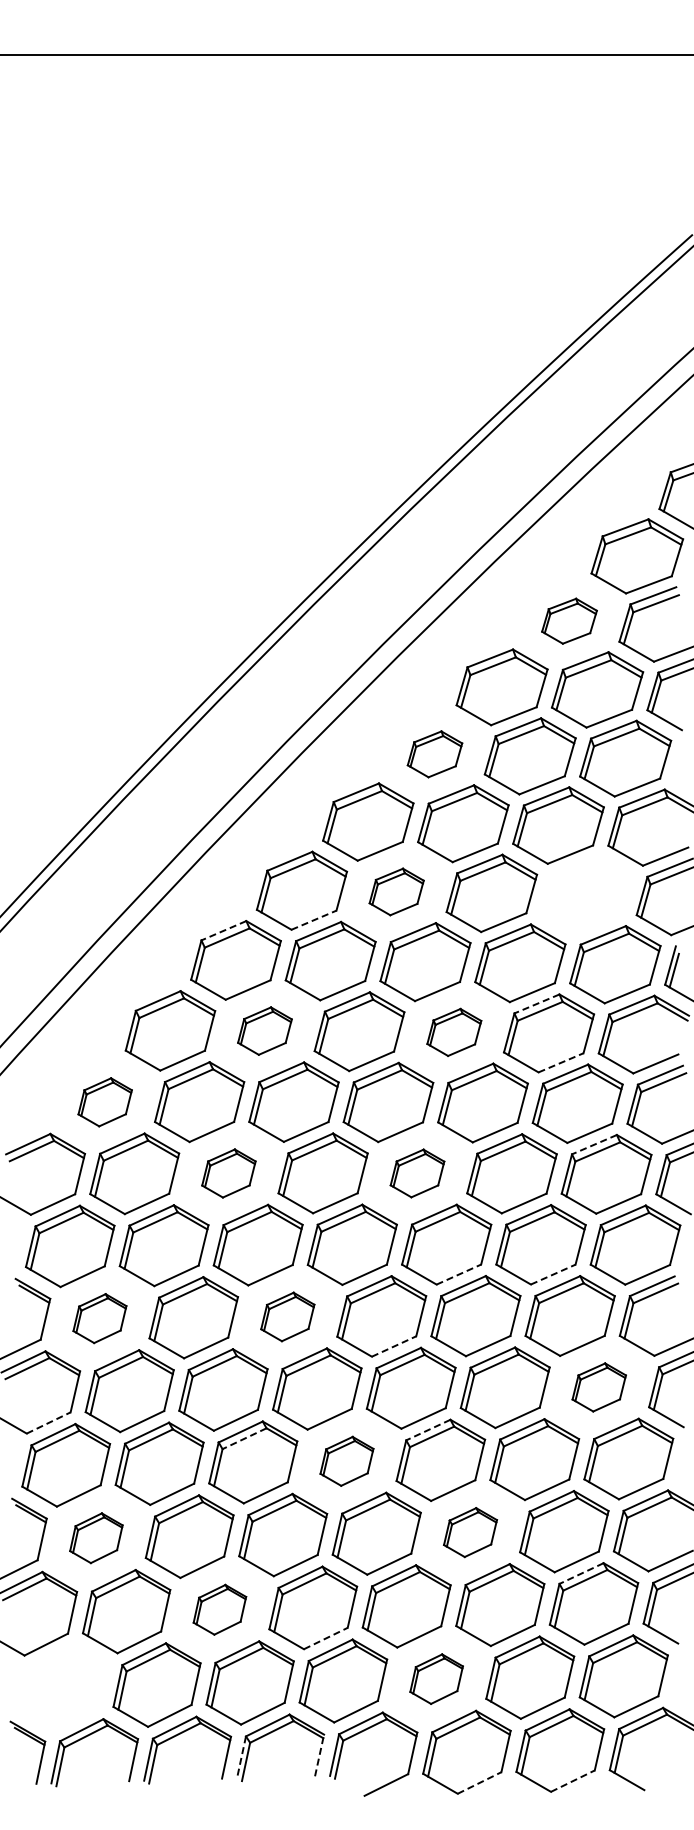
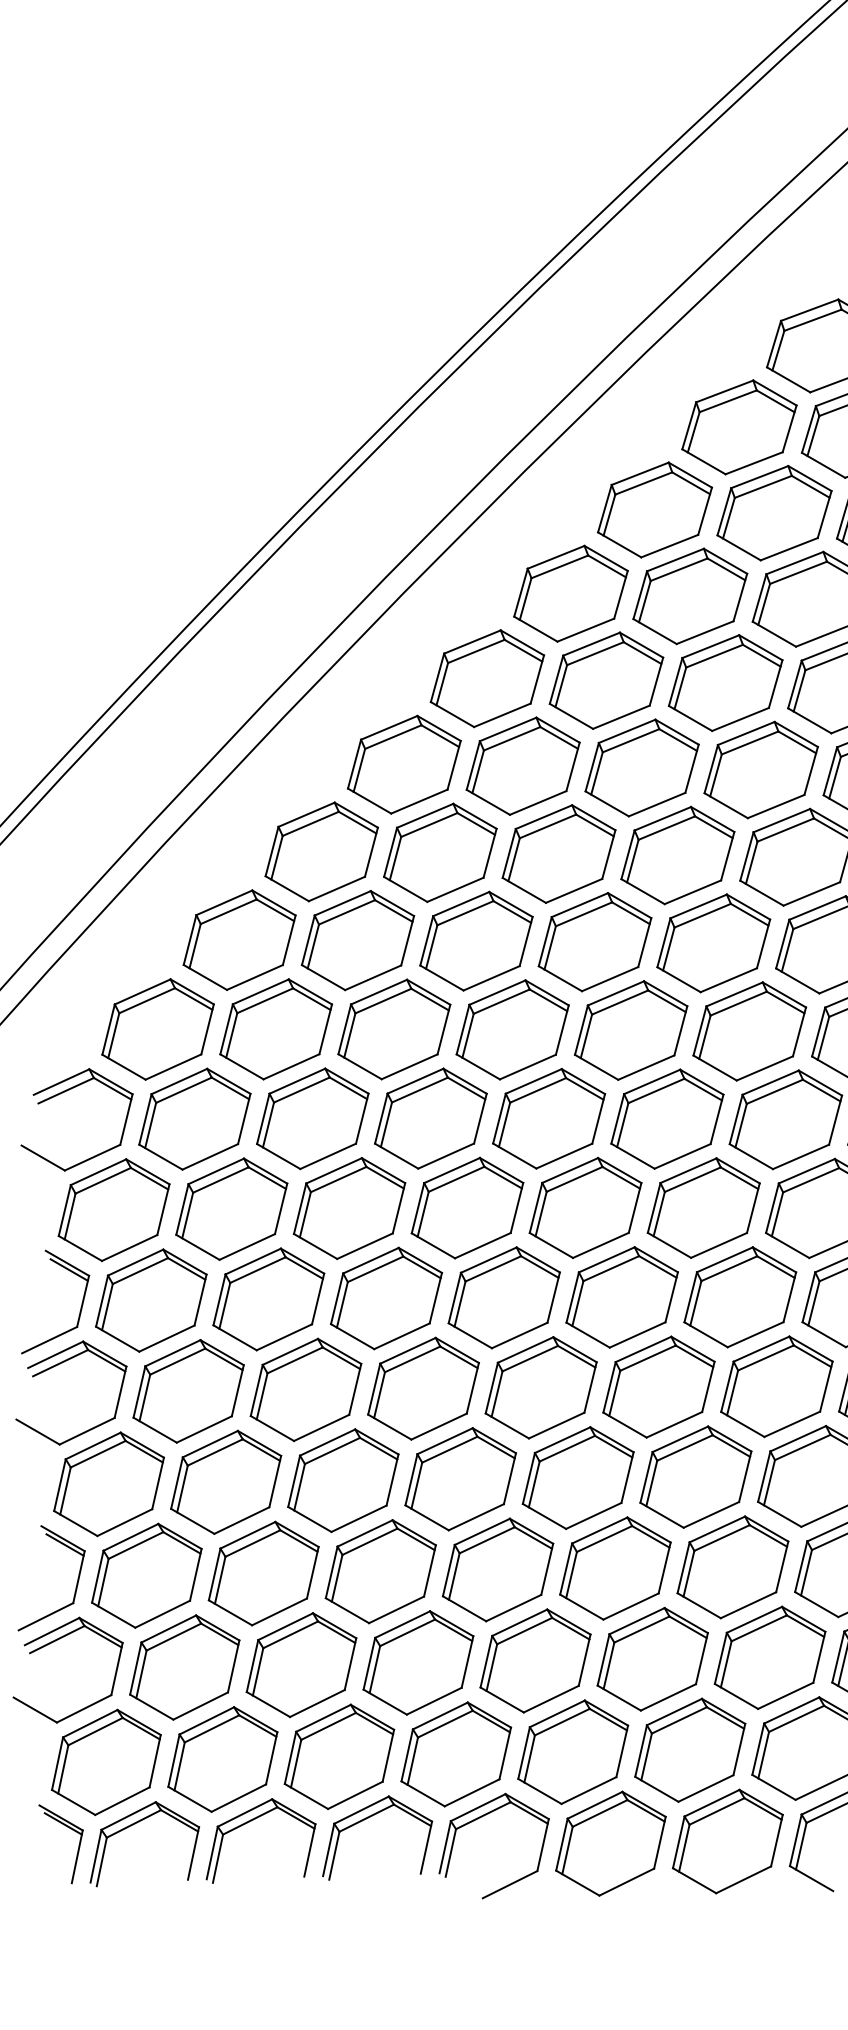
part: (569, 620) -> (739, 426), size x1.67
part: (434, 754) -> (570, 594), size x1.67
part: (396, 891) -> (522, 765), size x1.67
part: (586, 894) -> (760, 769), added
line: (314, 920) -> (420, 801), dashed -> solid
line: (223, 930) -> (306, 814), dashed -> solid
line: (536, 1004) -> (698, 907), dashed -> solid
part: (264, 1030) -> (357, 939), size x1.67
part: (454, 1032) -> (595, 942), size x1.67
line: (561, 1062) -> (729, 979), dashed -> solid
part: (104, 1102) -> (157, 1029), size x1.67
line: (594, 1144) -> (770, 1082), dashed -> solid
part: (228, 1173) -> (312, 1118), size x1.67
part: (417, 1173) -> (549, 1118), size x1.67
line: (459, 1274) -> (601, 1245), dashed -> solid
line: (553, 1274) -> (719, 1245), dashed -> solid
part: (287, 1316) -> (386, 1297), size x1.67
part: (99, 1318) -> (150, 1300), size x1.67
line: (394, 1346) -> (520, 1335), dashed -> solid
part: (598, 1387) -> (775, 1386), size x1.67
line: (49, 1422) -> (88, 1430), dashed -> solid
line: (427, 1430) -> (561, 1440), dashed -> solid
line: (244, 1438) -> (332, 1450), dashed -> solid
part: (346, 1461) -> (460, 1479), size x1.67
part: (470, 1532) -> (615, 1568), size x1.67
part: (96, 1537) -> (147, 1574), size x1.67
line: (581, 1573) -> (754, 1619), dashed -> solid
part: (219, 1609) -> (301, 1664), size x1.67
line: (326, 1638) -> (435, 1701), dashed -> solid
part: (436, 1678) -> (572, 1751), size x1.67
part: (63, 1687) -> (105, 1762), added
line: (319, 1754) -> (426, 1846), dashed -> solid
line: (241, 1757) -> (328, 1850), dashed -> solid
line: (573, 1780) -> (744, 1879), dashed -> solid
line: (480, 1782) -> (627, 1881), dashed -> solid

